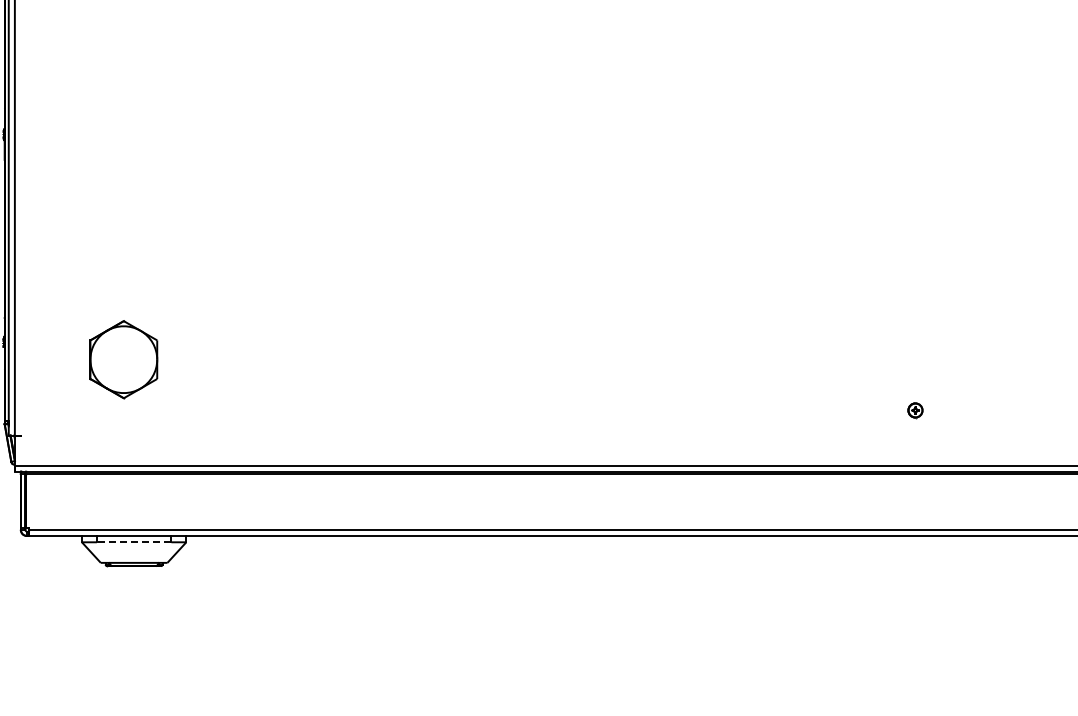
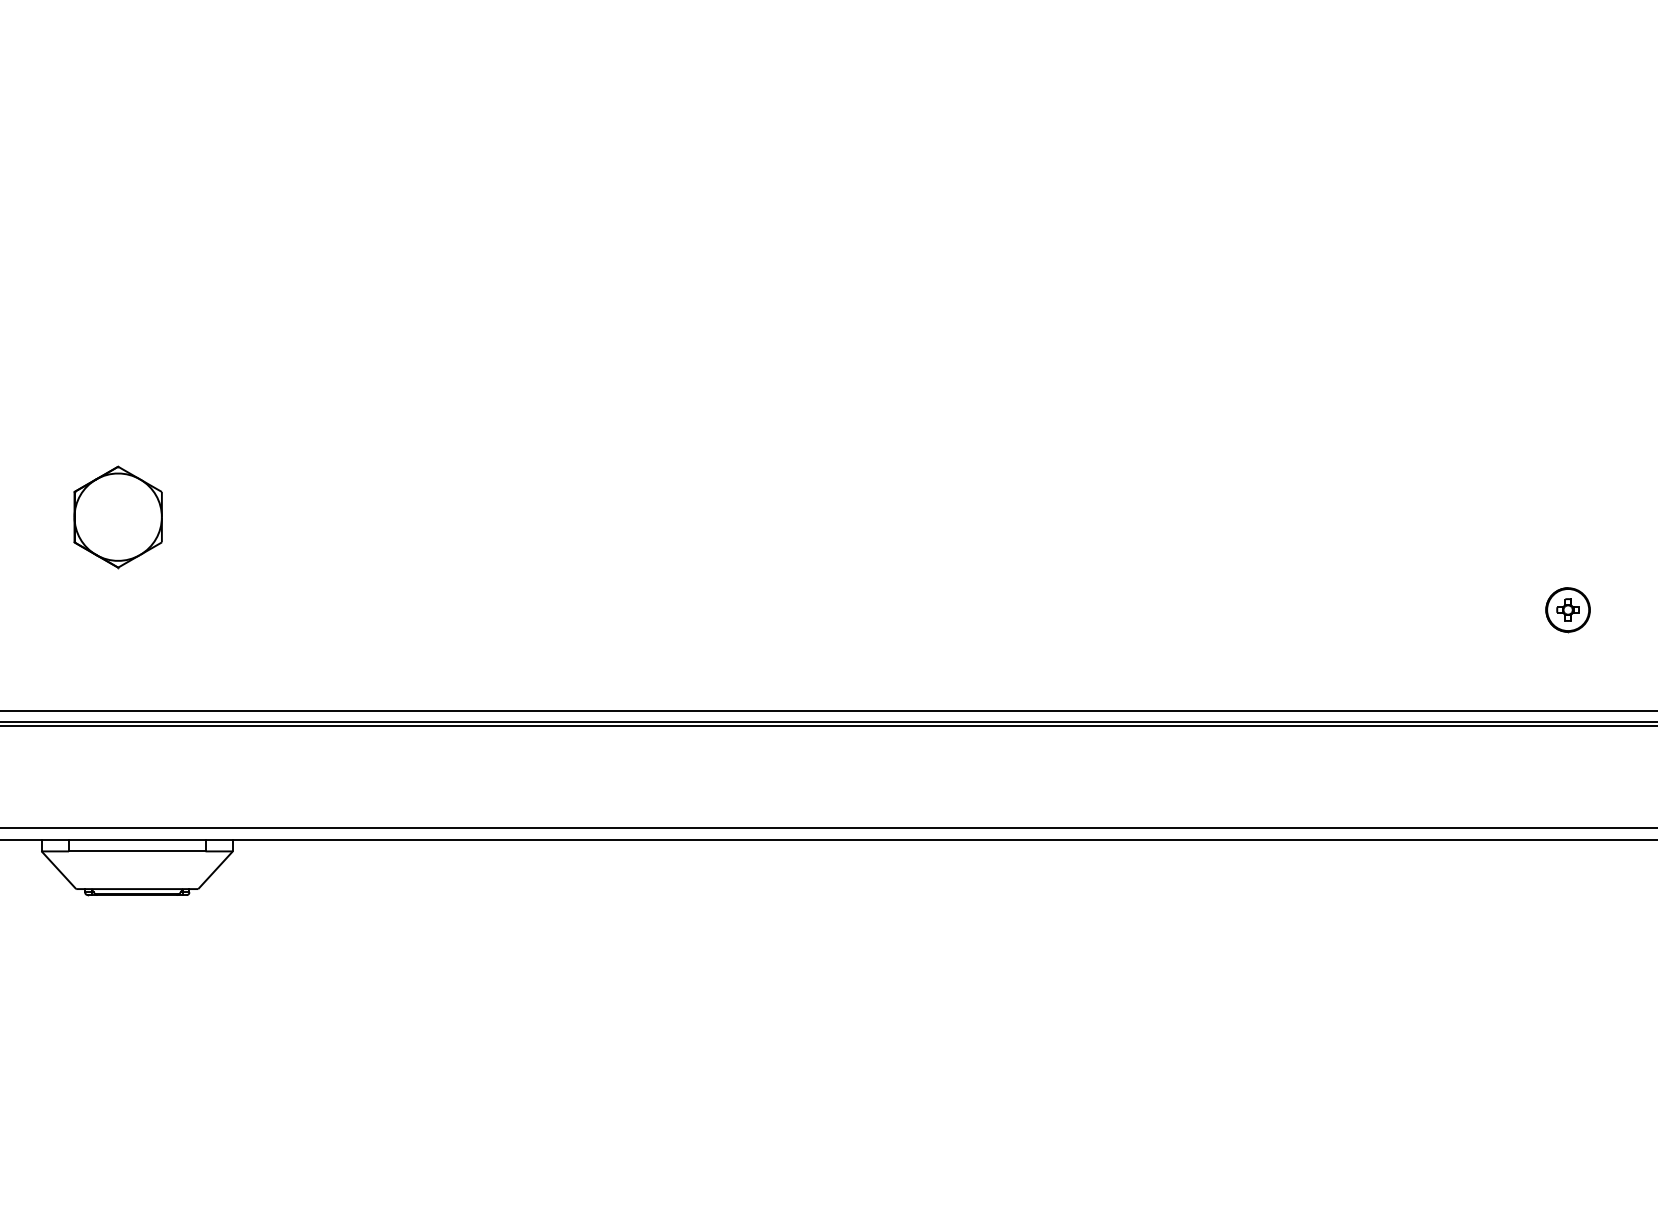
part: (123, 359) -> (117, 516), size x0.71
part: (915, 410) -> (1568, 610), size x1.67
line: (133, 542) -> (136, 851), dashed -> solid

